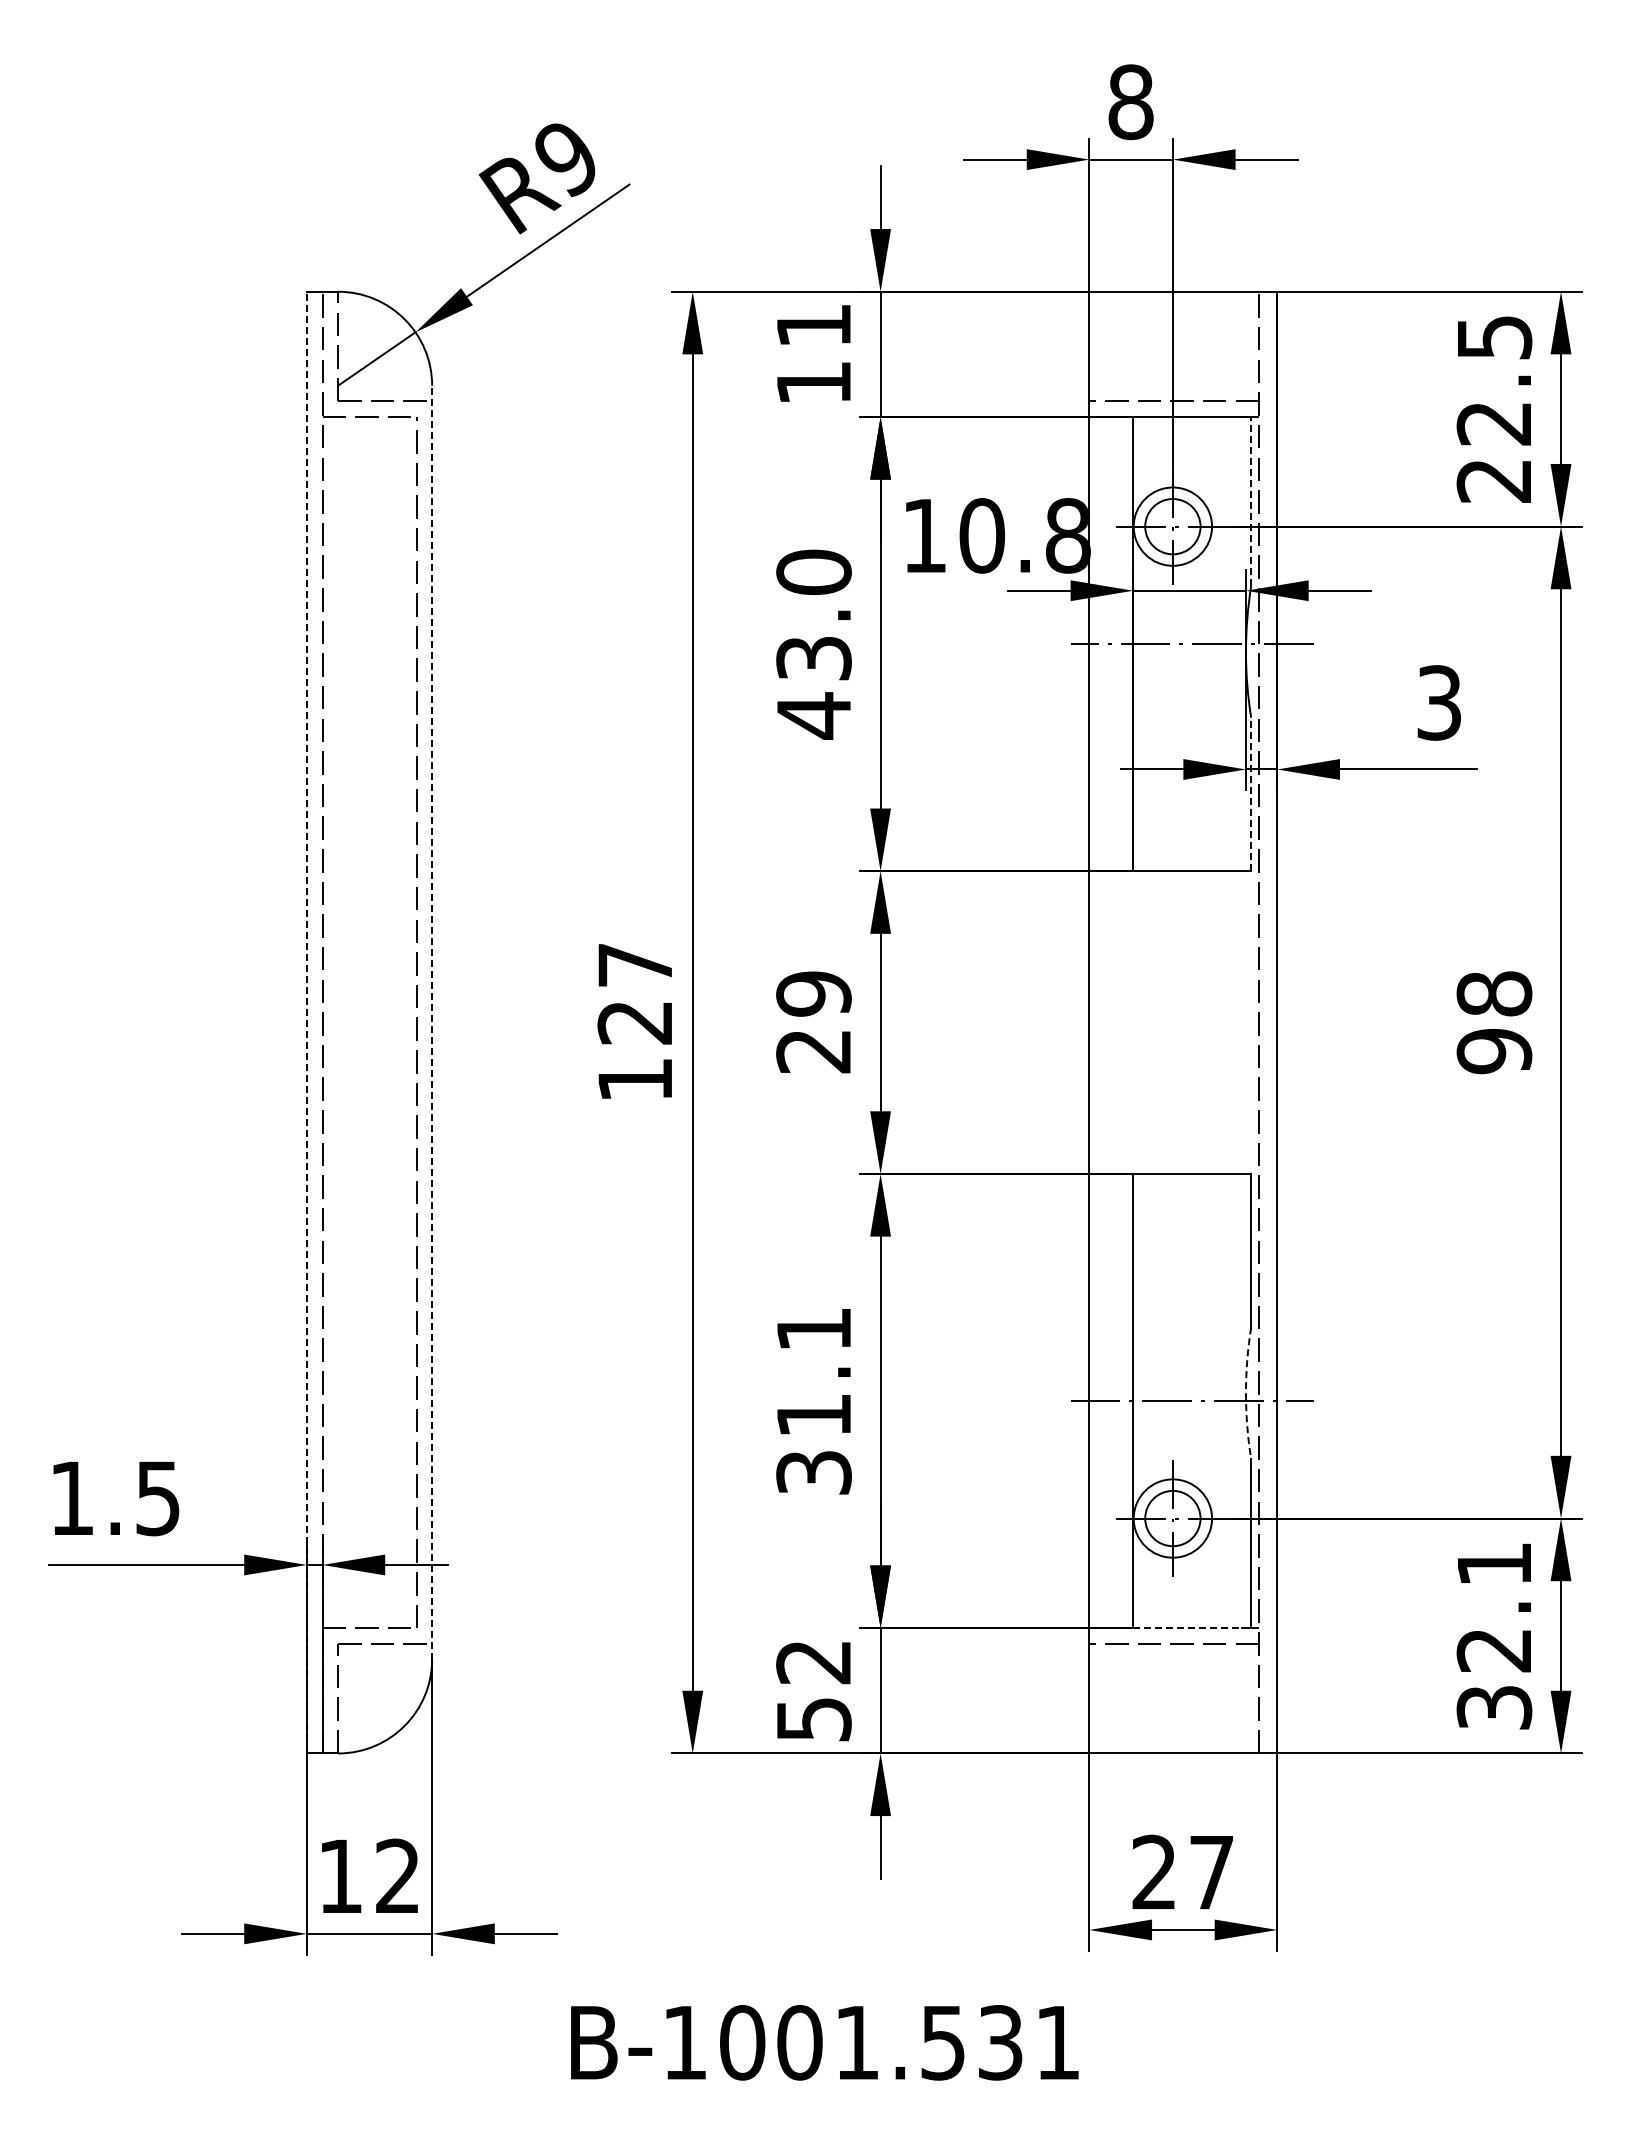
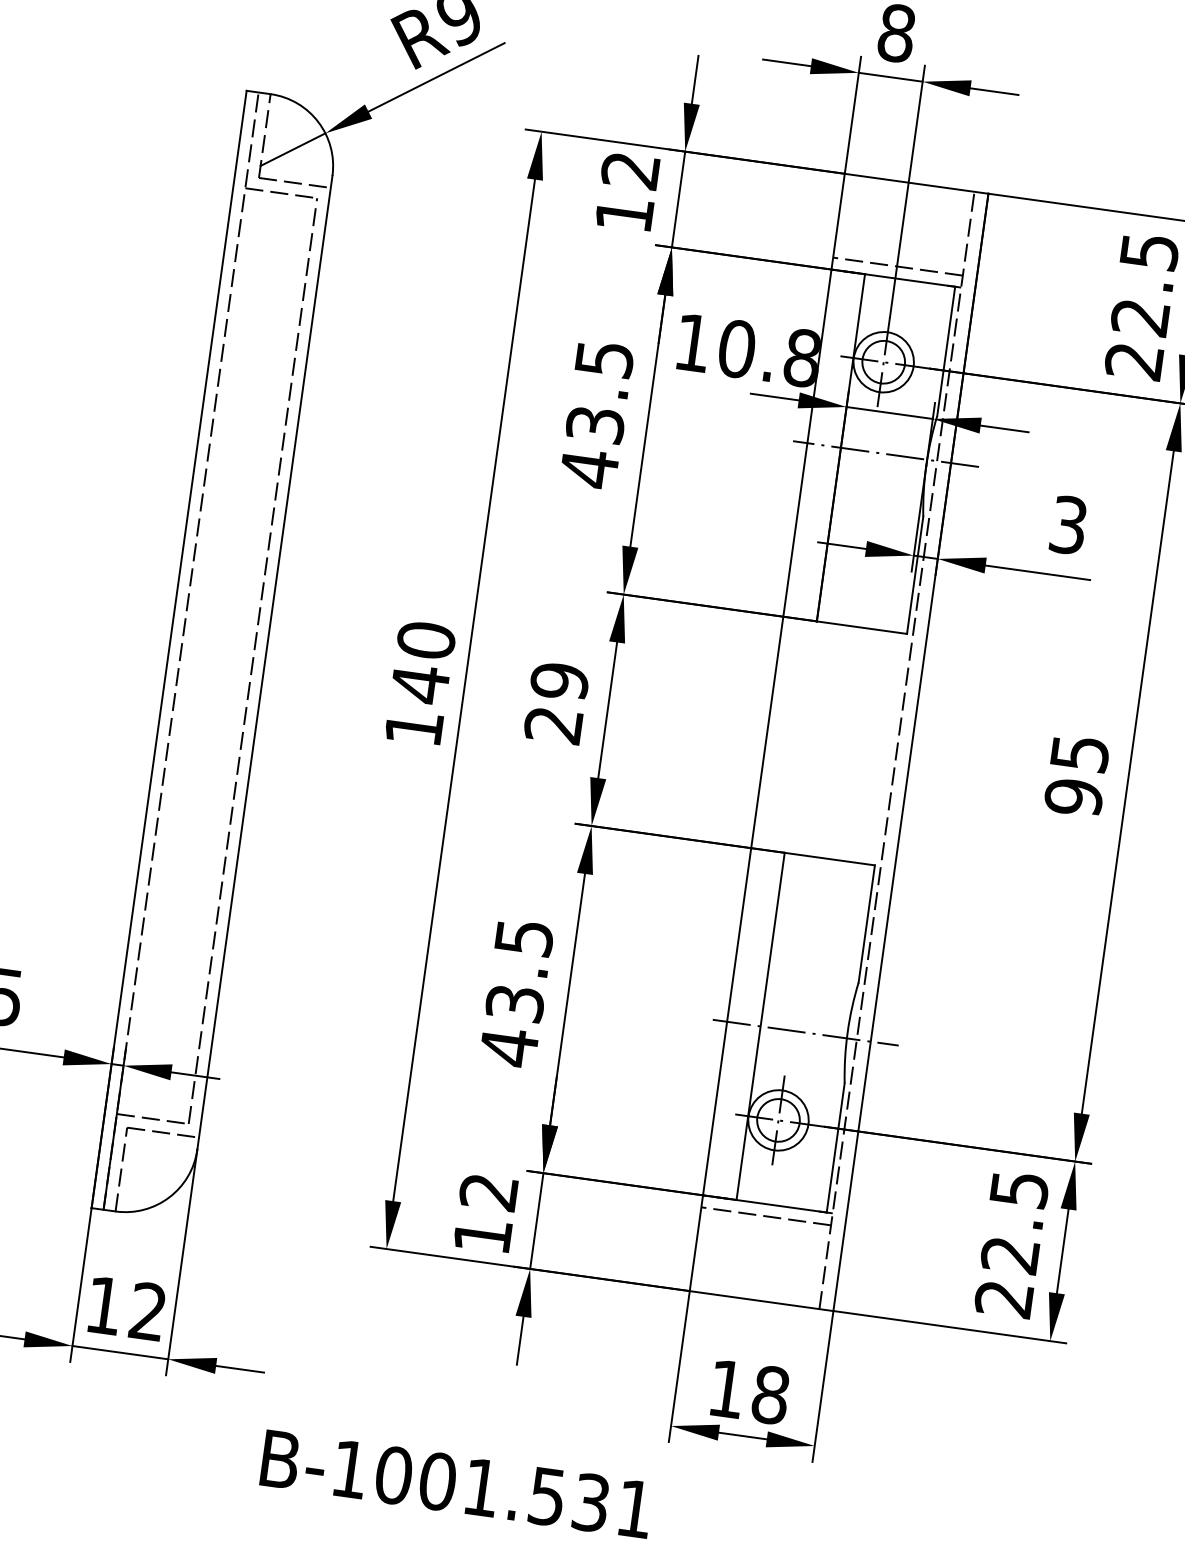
text: (813, 326) -> (630, 171), 11 -> 12
line: (1251, 501) -> (946, 351), dashed -> solid
text: (813, 572) -> (604, 359), 43.0 -> 43.5
line: (1251, 794) -> (915, 575), dashed -> solid
text: (1494, 993) -> (1080, 753), 98 -> 95
text: (635, 994) -> (423, 662), 127 -> 140
line: (306, 1022) -> (168, 649), dashed -> solid
line: (432, 1022) -> (265, 662), dashed -> solid
arc: (1245, 1393) -> (847, 1032), dashed -> solid
text: (813, 1402) -> (516, 993), 31.1 -> 43.5
line: (1192, 1628) -> (781, 1206), dashed -> solid
text: (1494, 1636) -> (1011, 1244), 32.1 -> 22.5
text: (814, 1719) -> (483, 1236), 52 -> 12
text: (1183, 1872) -> (749, 1392), 27 -> 18

